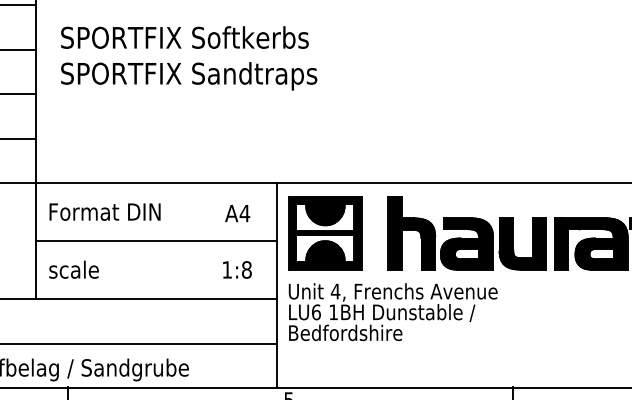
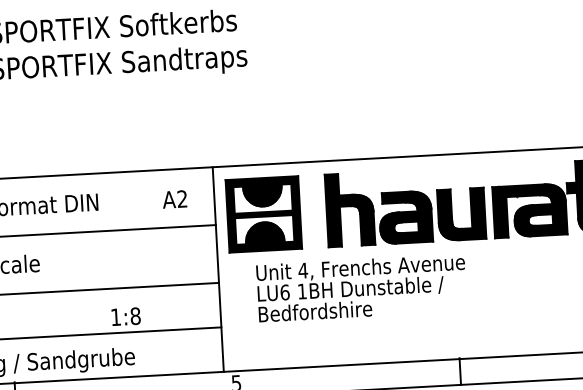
text: (244, 213) -> (181, 199), A4 -> A2
text: (237, 269) -> (126, 316), moved
text: (392, 312) -> (361, 288), moved

